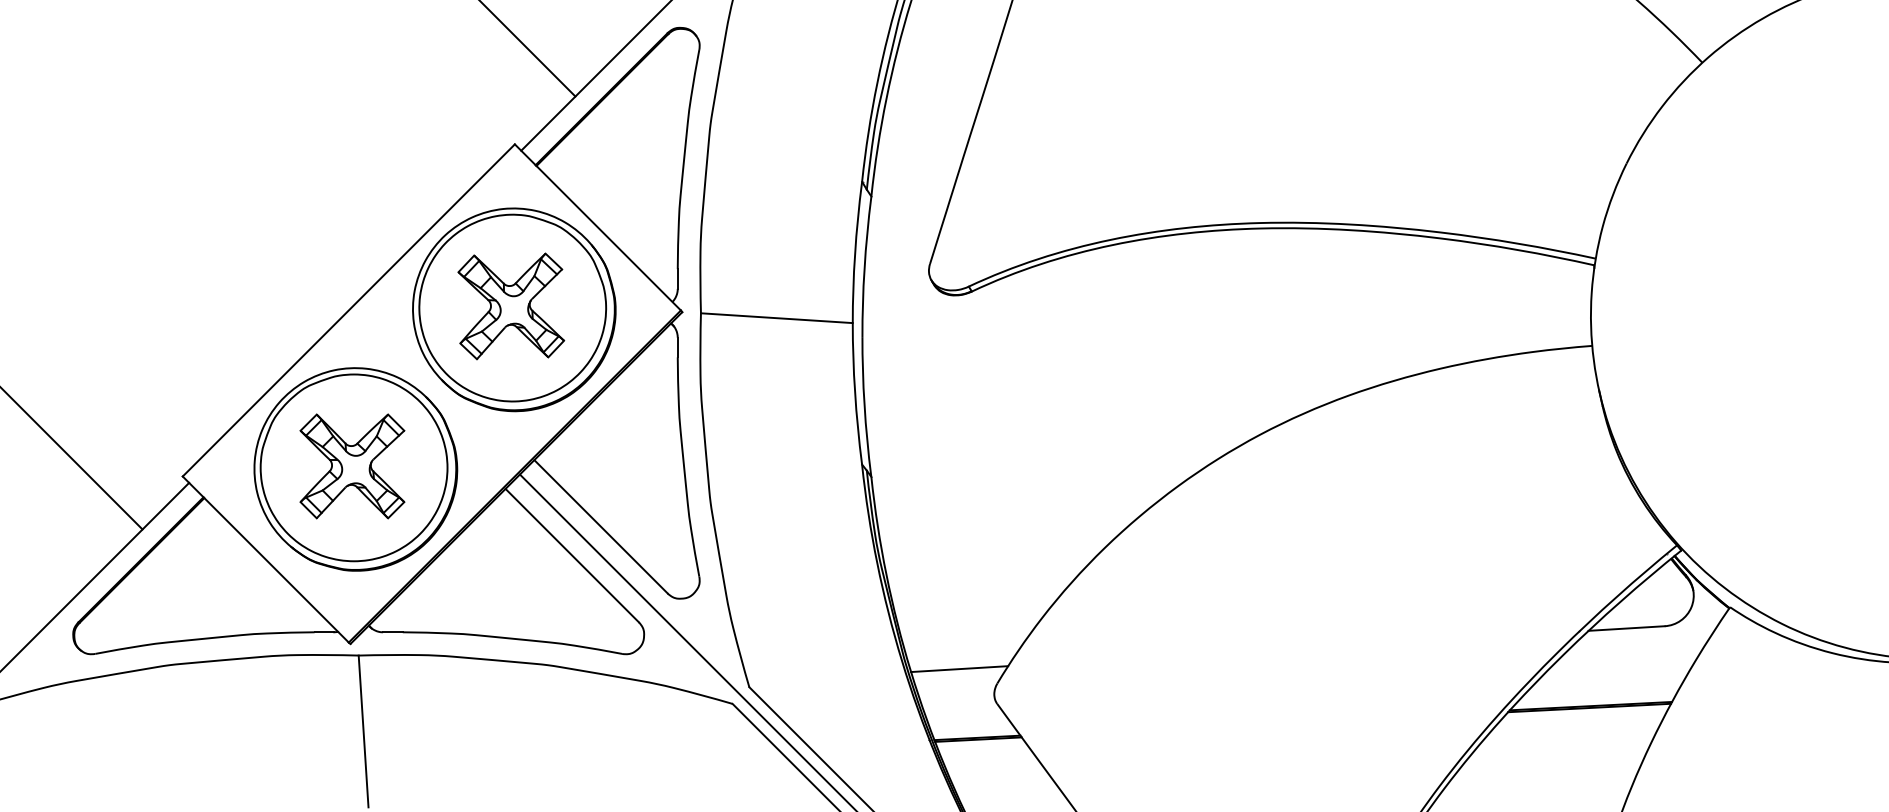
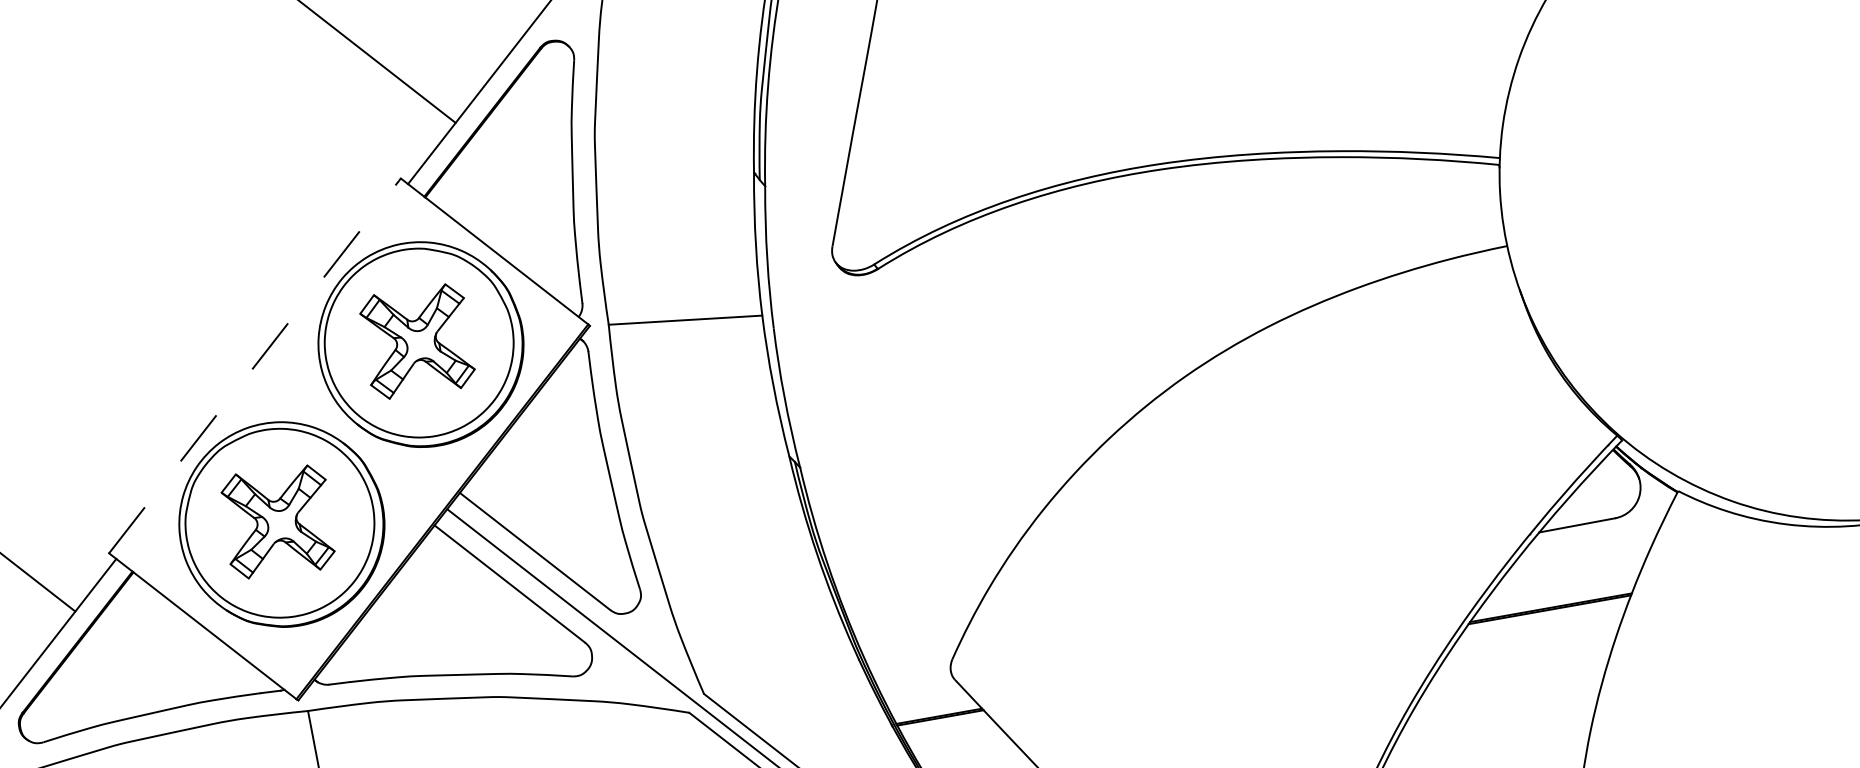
line: (348, 310) -> (254, 366), solid -> dashed
line: (959, 669) -> (912, 649), removed

